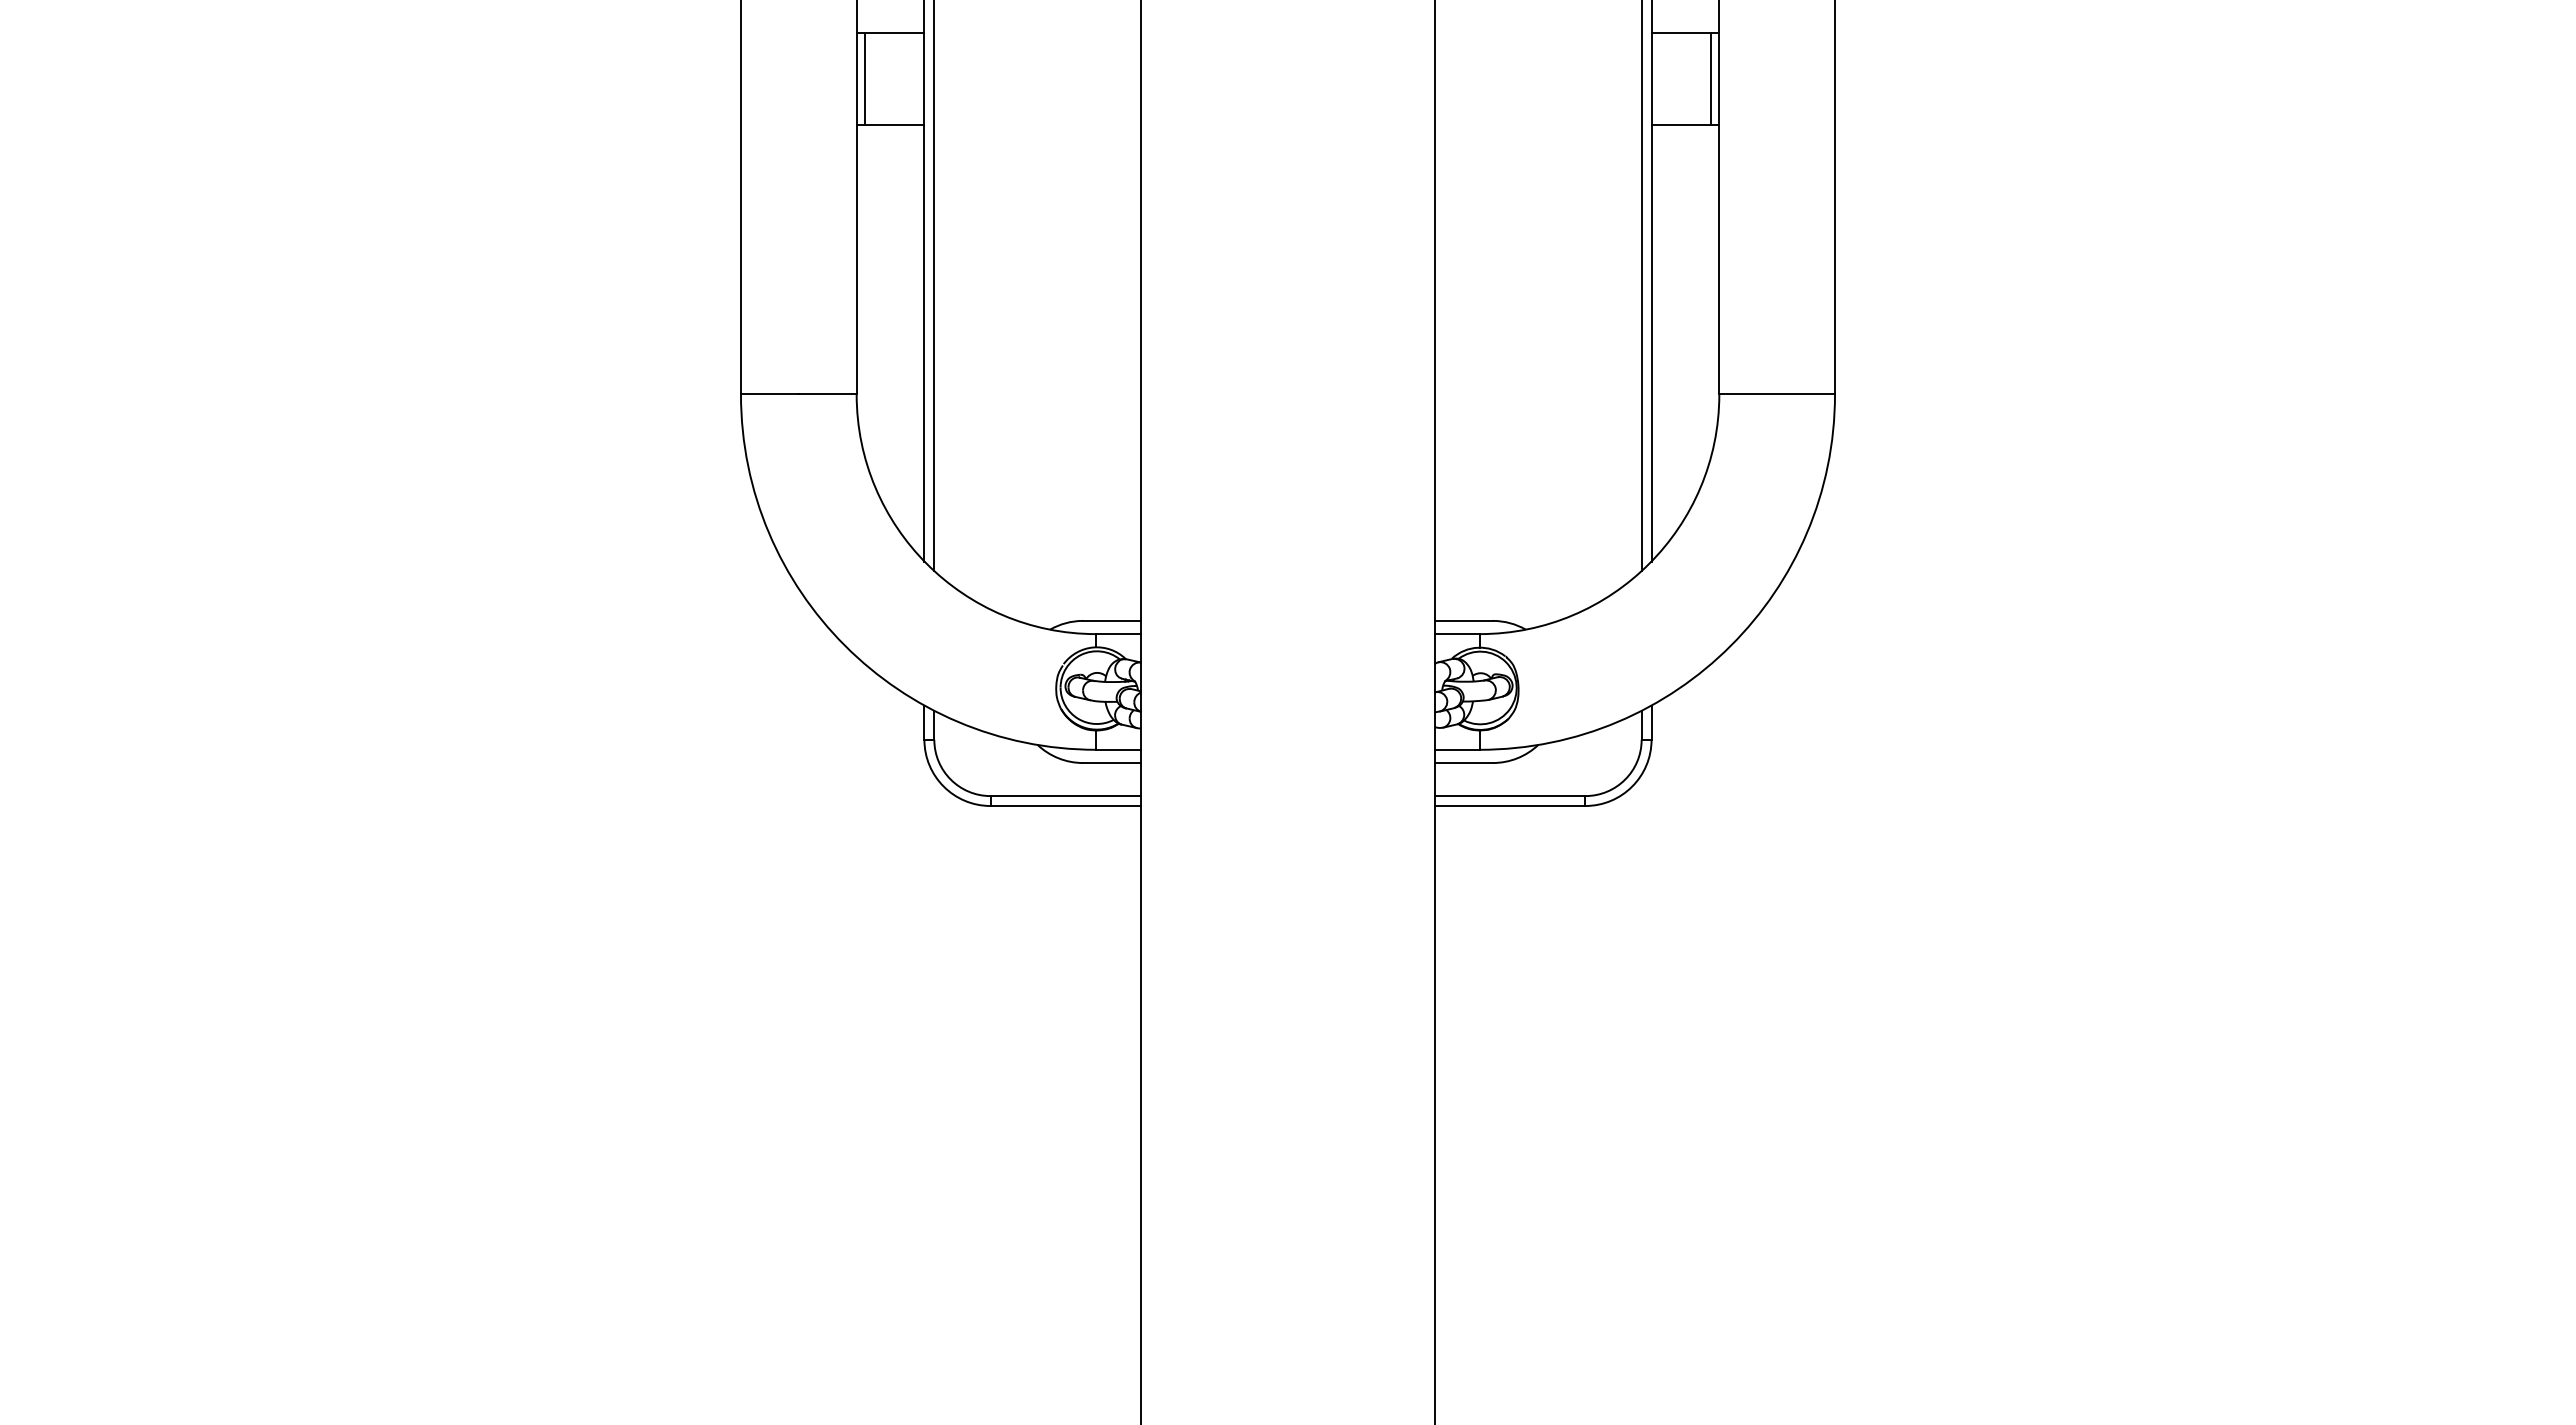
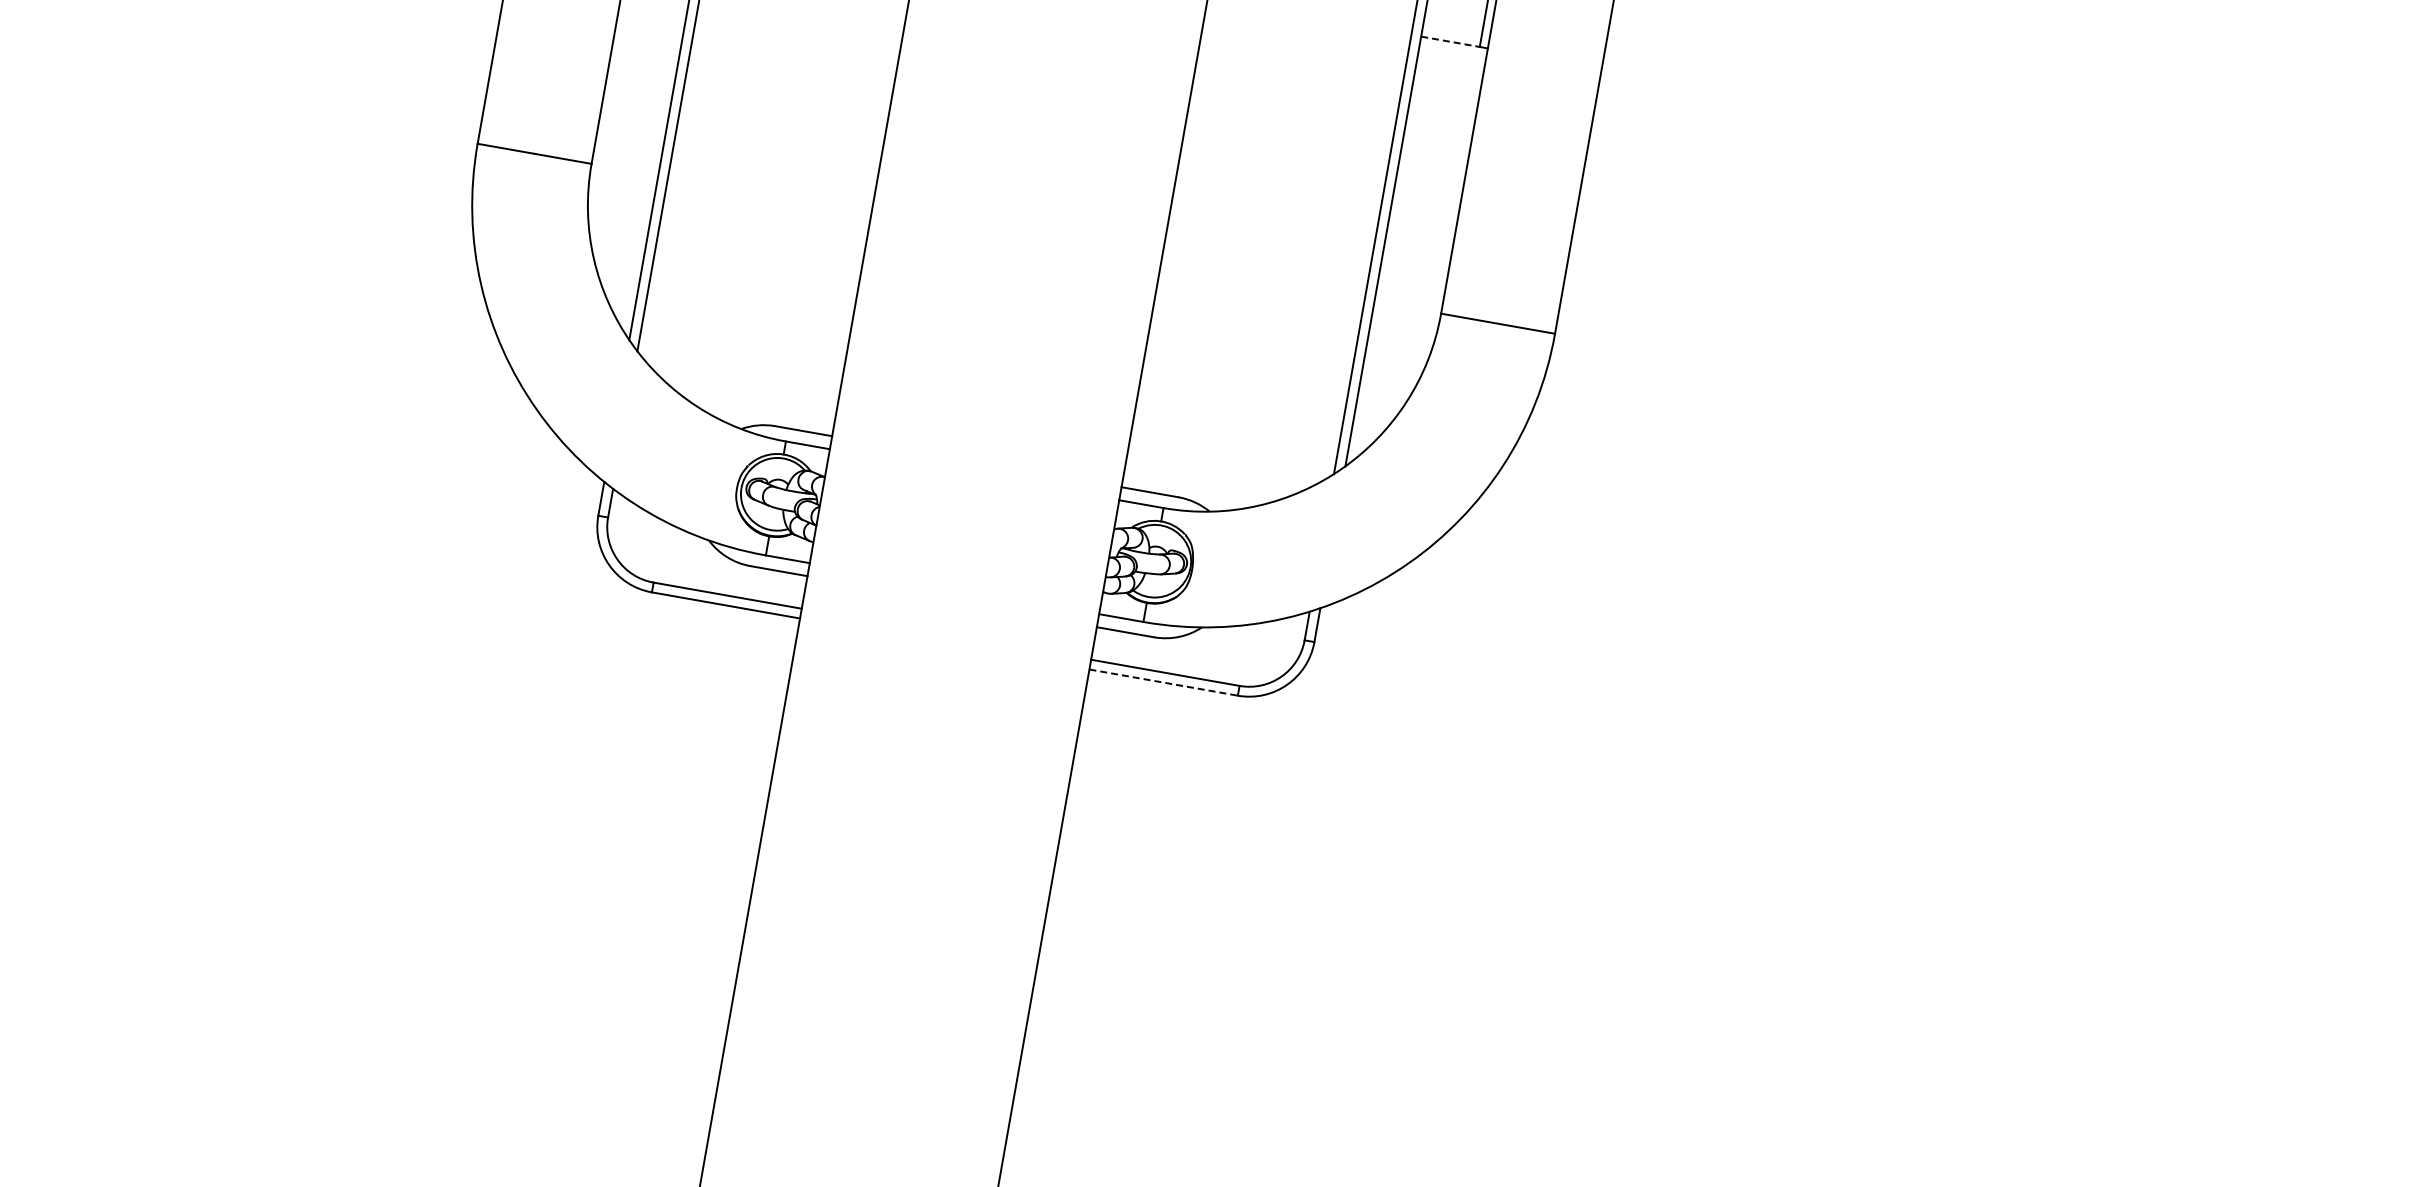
line: (1681, 125) -> (1450, 42), solid -> dashed
line: (1510, 805) -> (1164, 682), solid -> dashed

